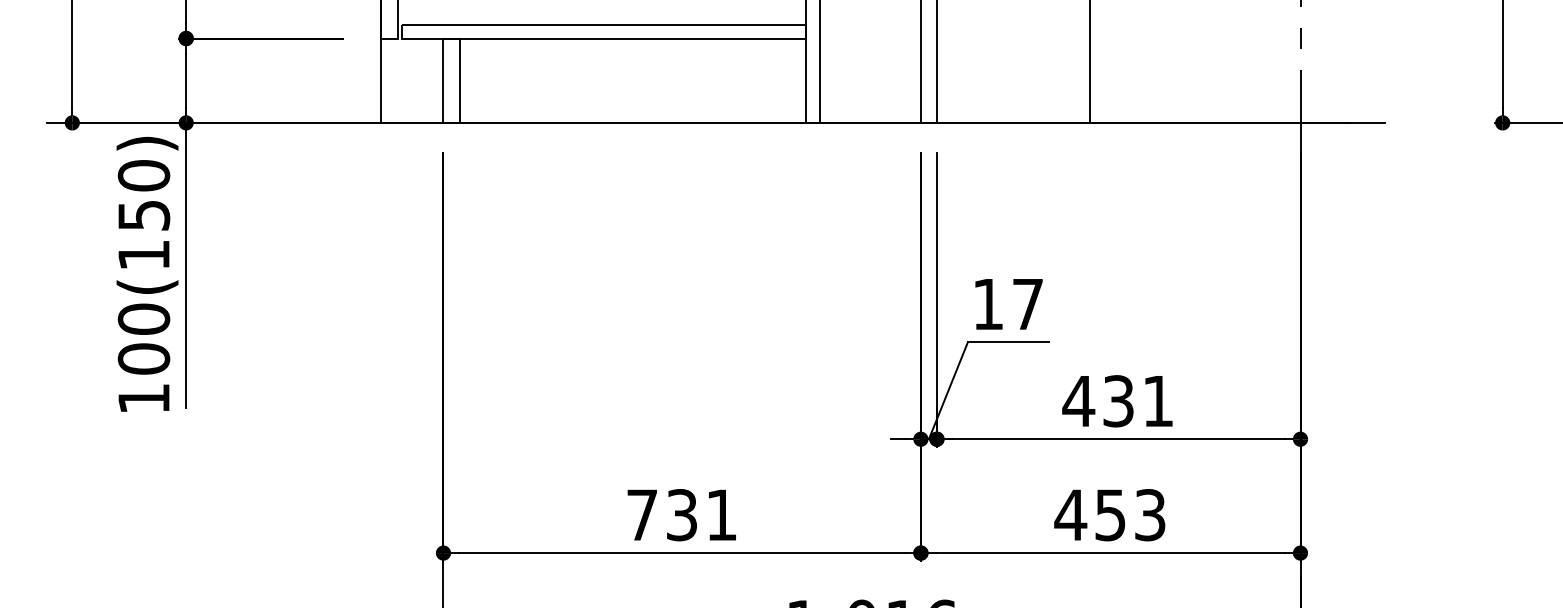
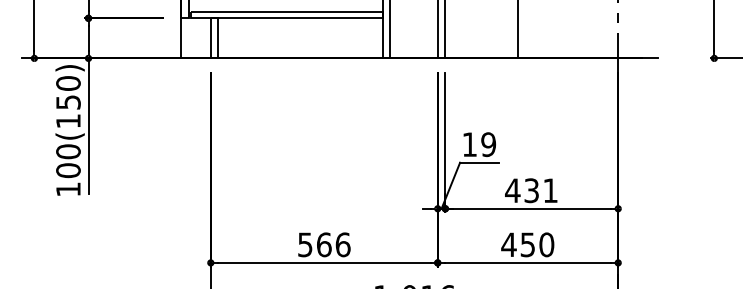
text: (1027, 304) -> (488, 144), 17 -> 19
text: (682, 514) -> (324, 244), 731 -> 566
text: (1149, 514) -> (546, 244), 453 -> 450

